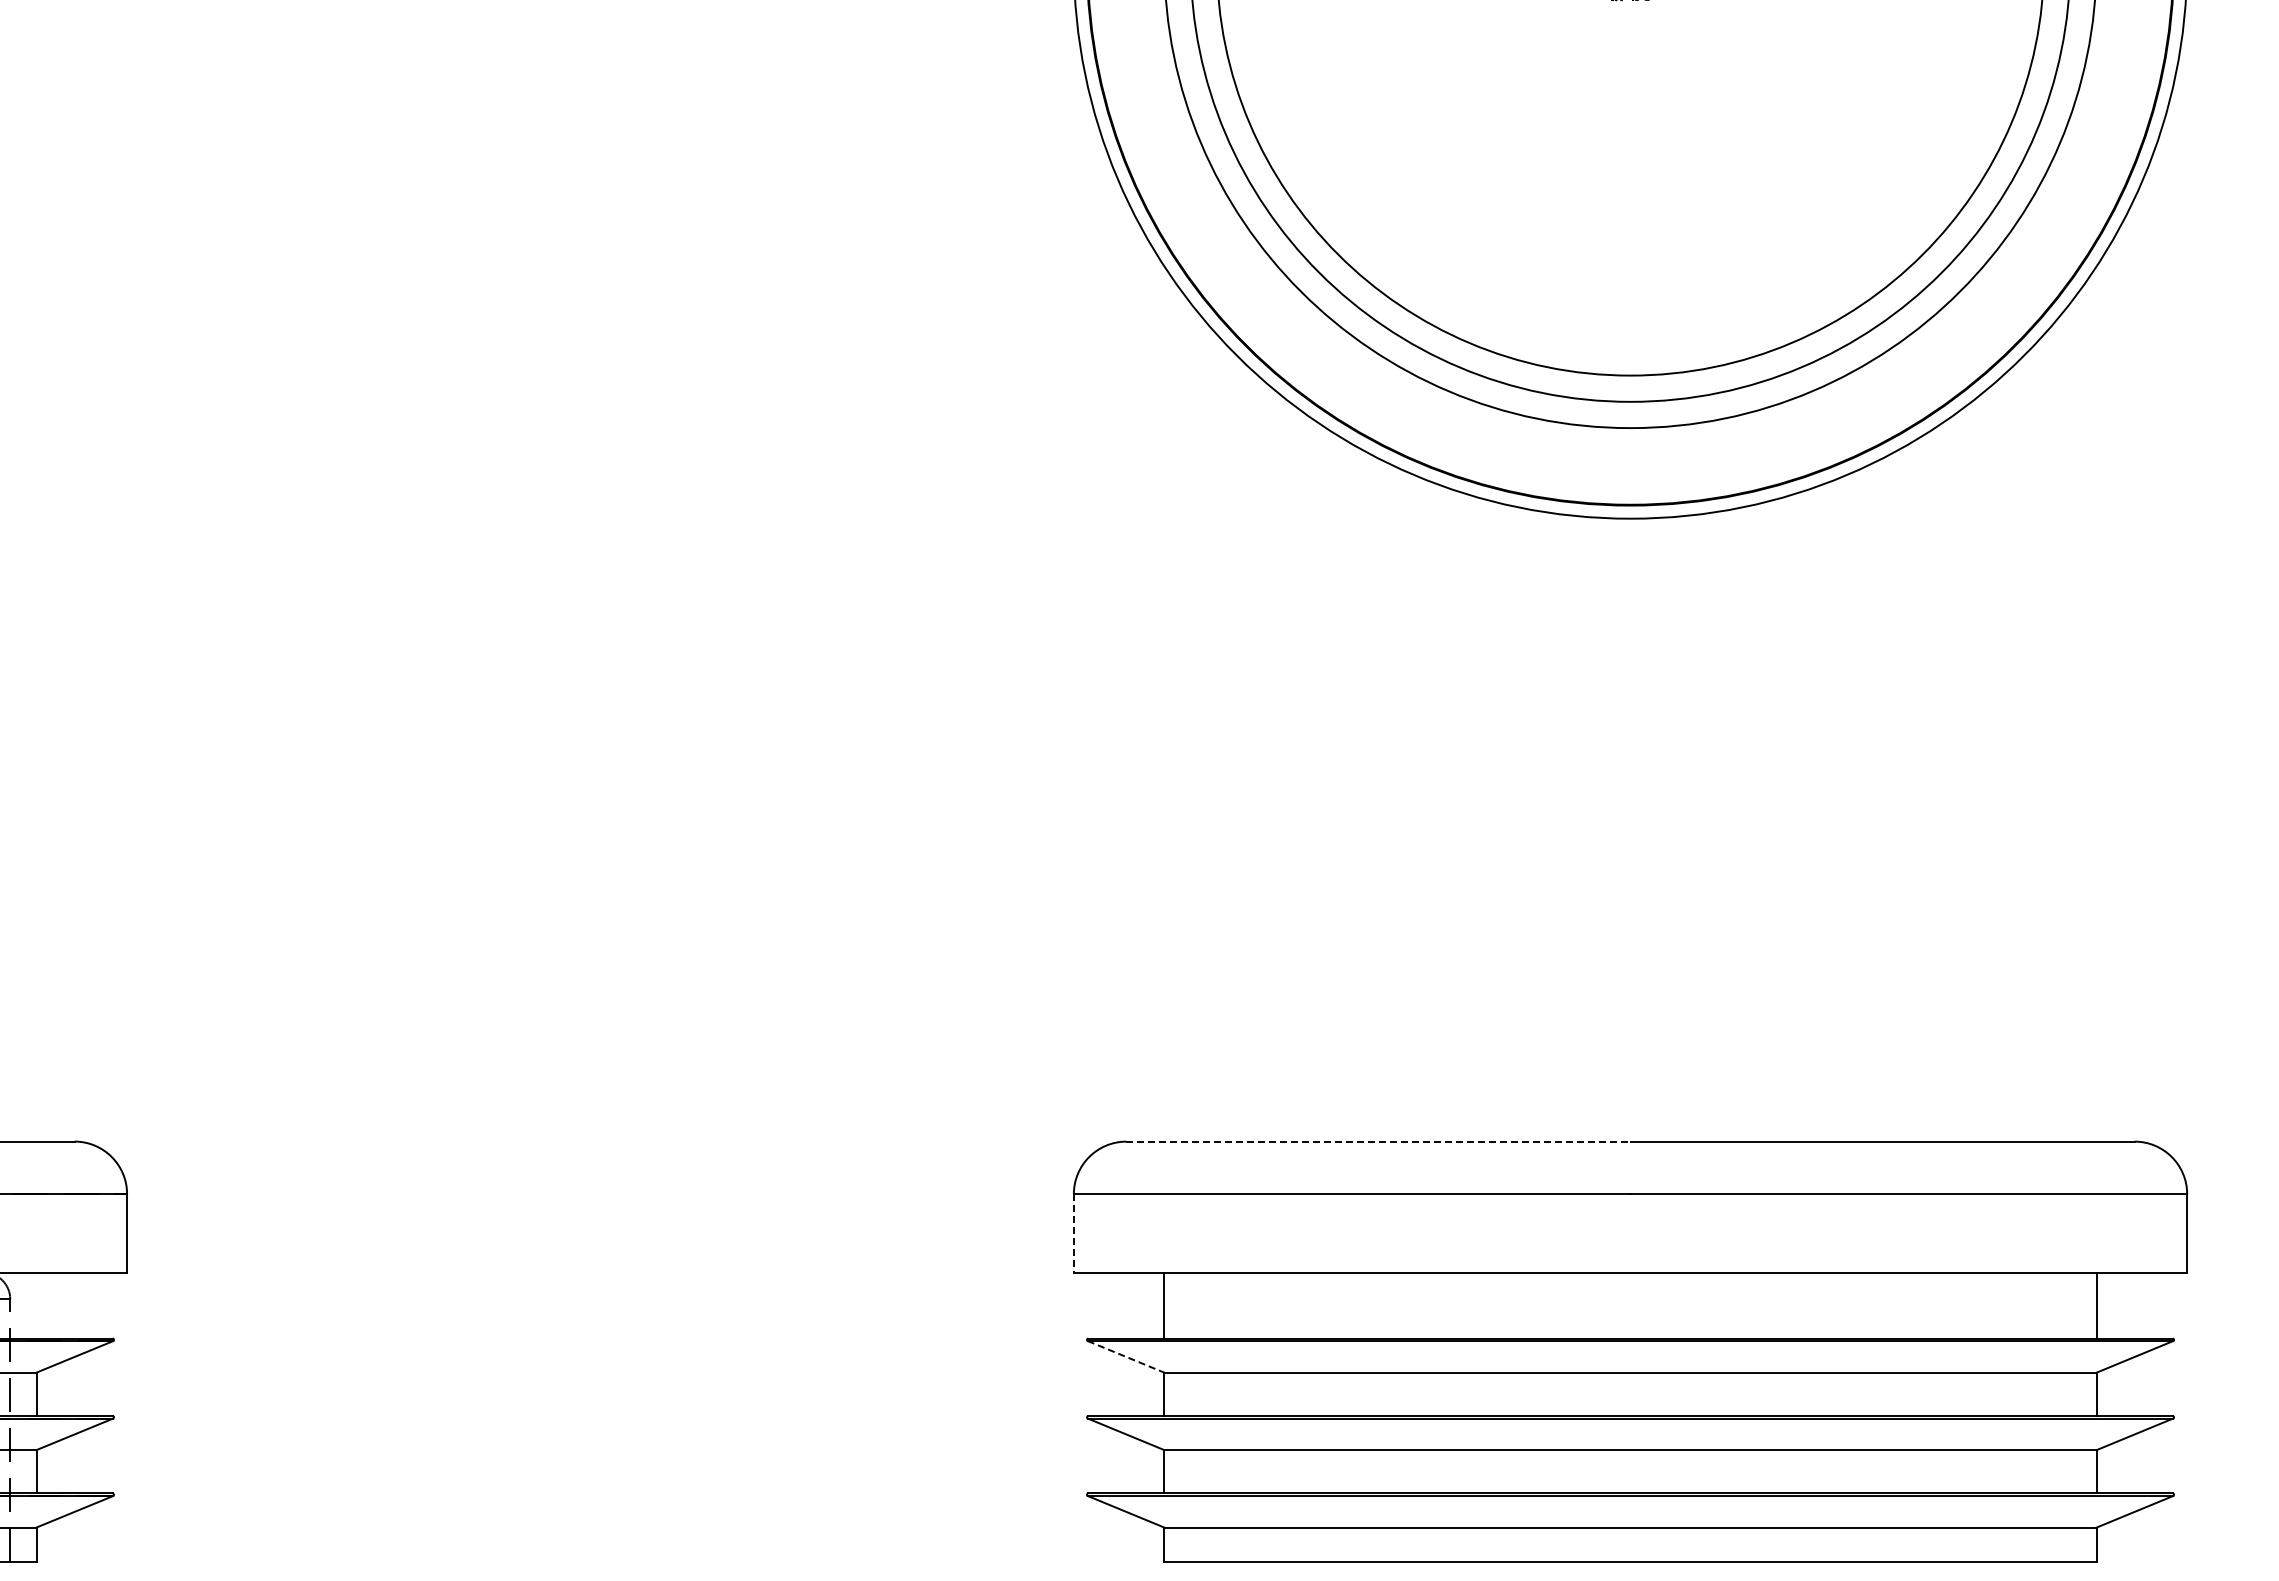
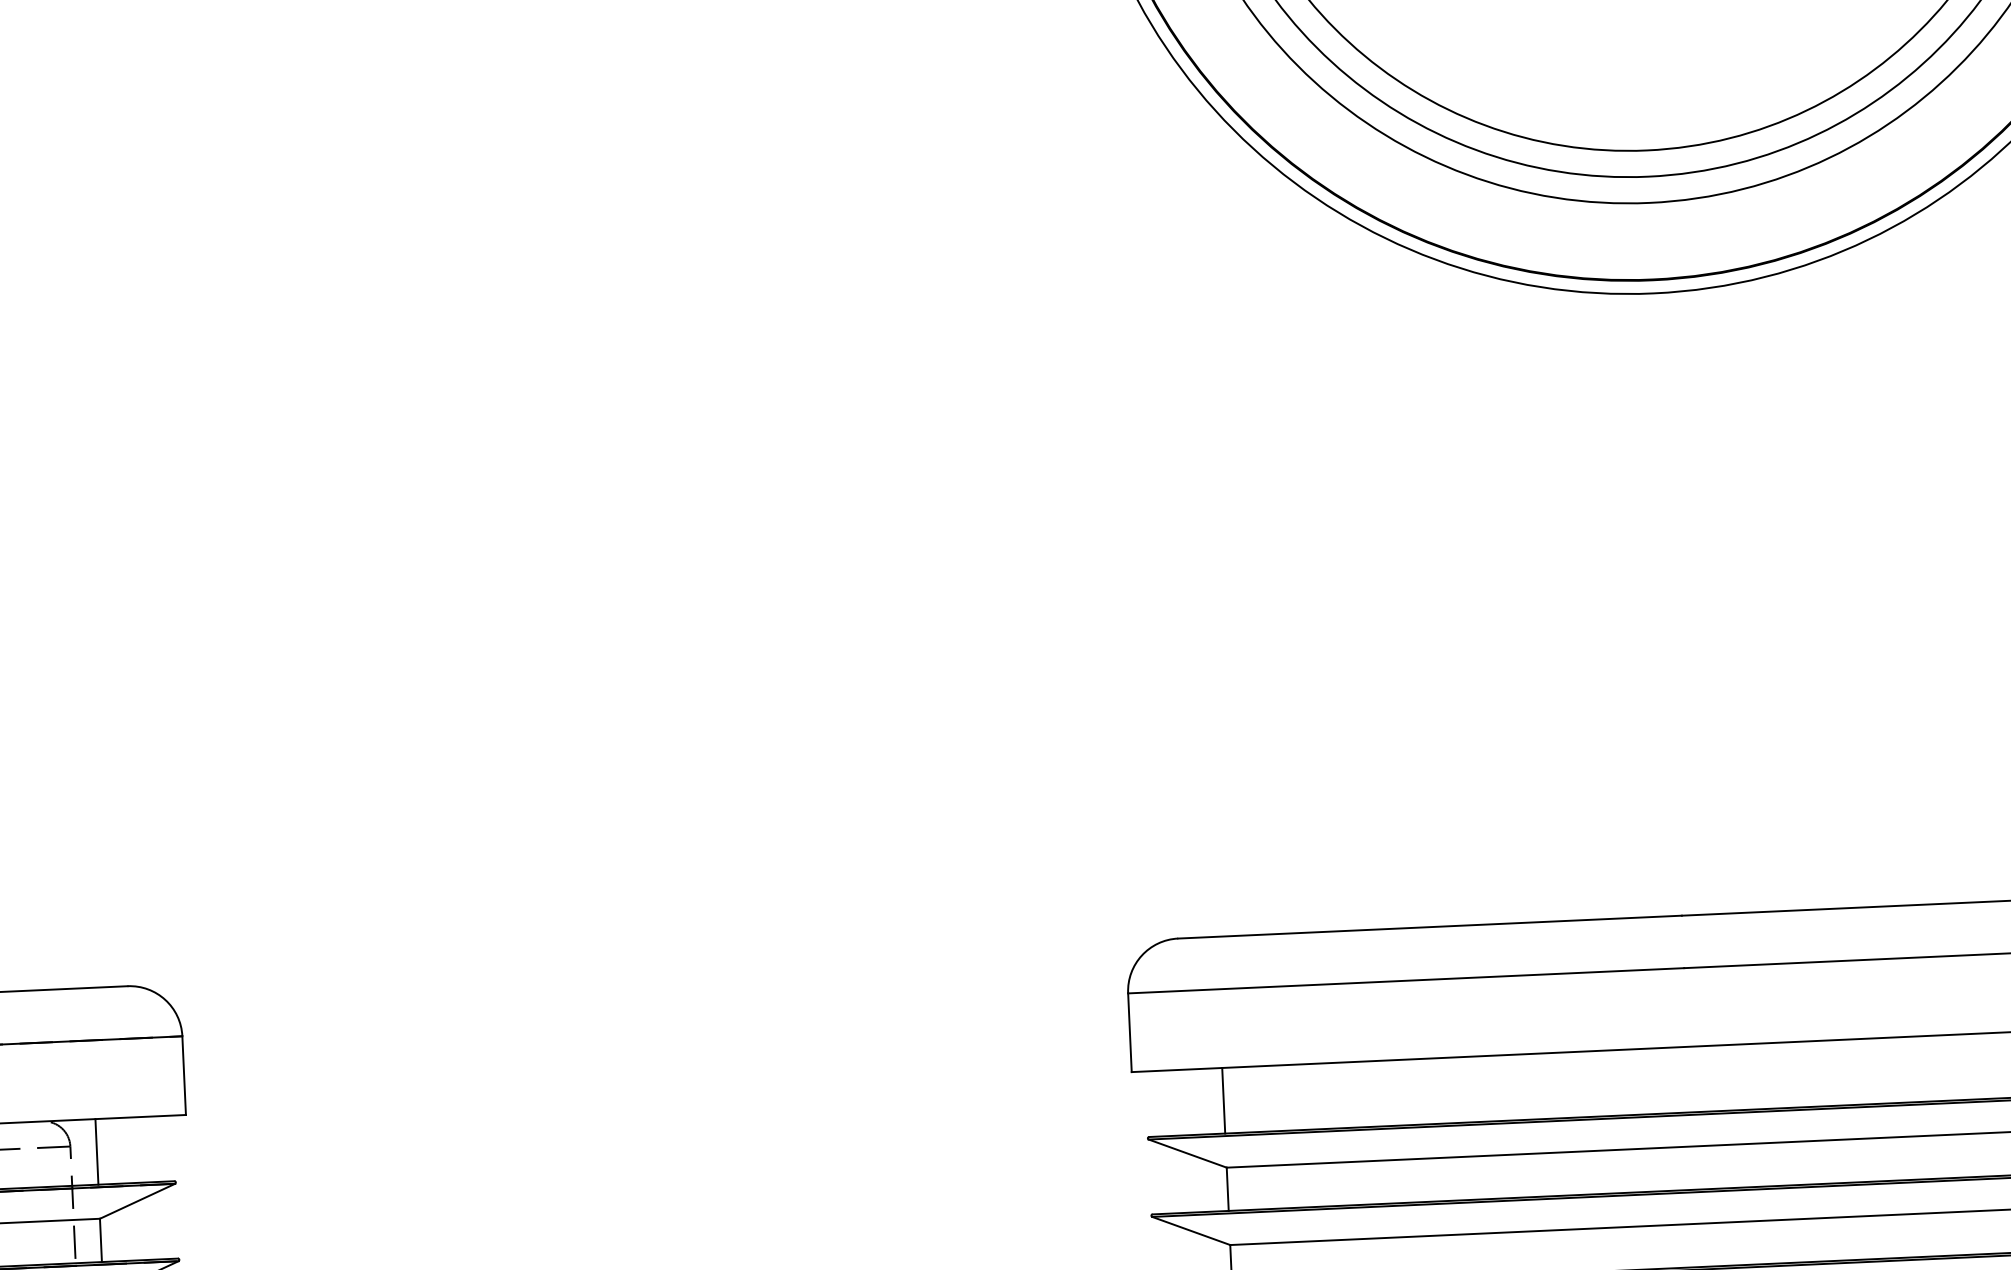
line: (1378, 1141) -> (1430, 926), dashed -> solid
line: (1073, 1234) -> (1129, 1033), dashed -> solid
line: (36, 1305) -> (96, 1151), added
line: (1126, 1357) -> (1188, 1154), dashed -> solid

